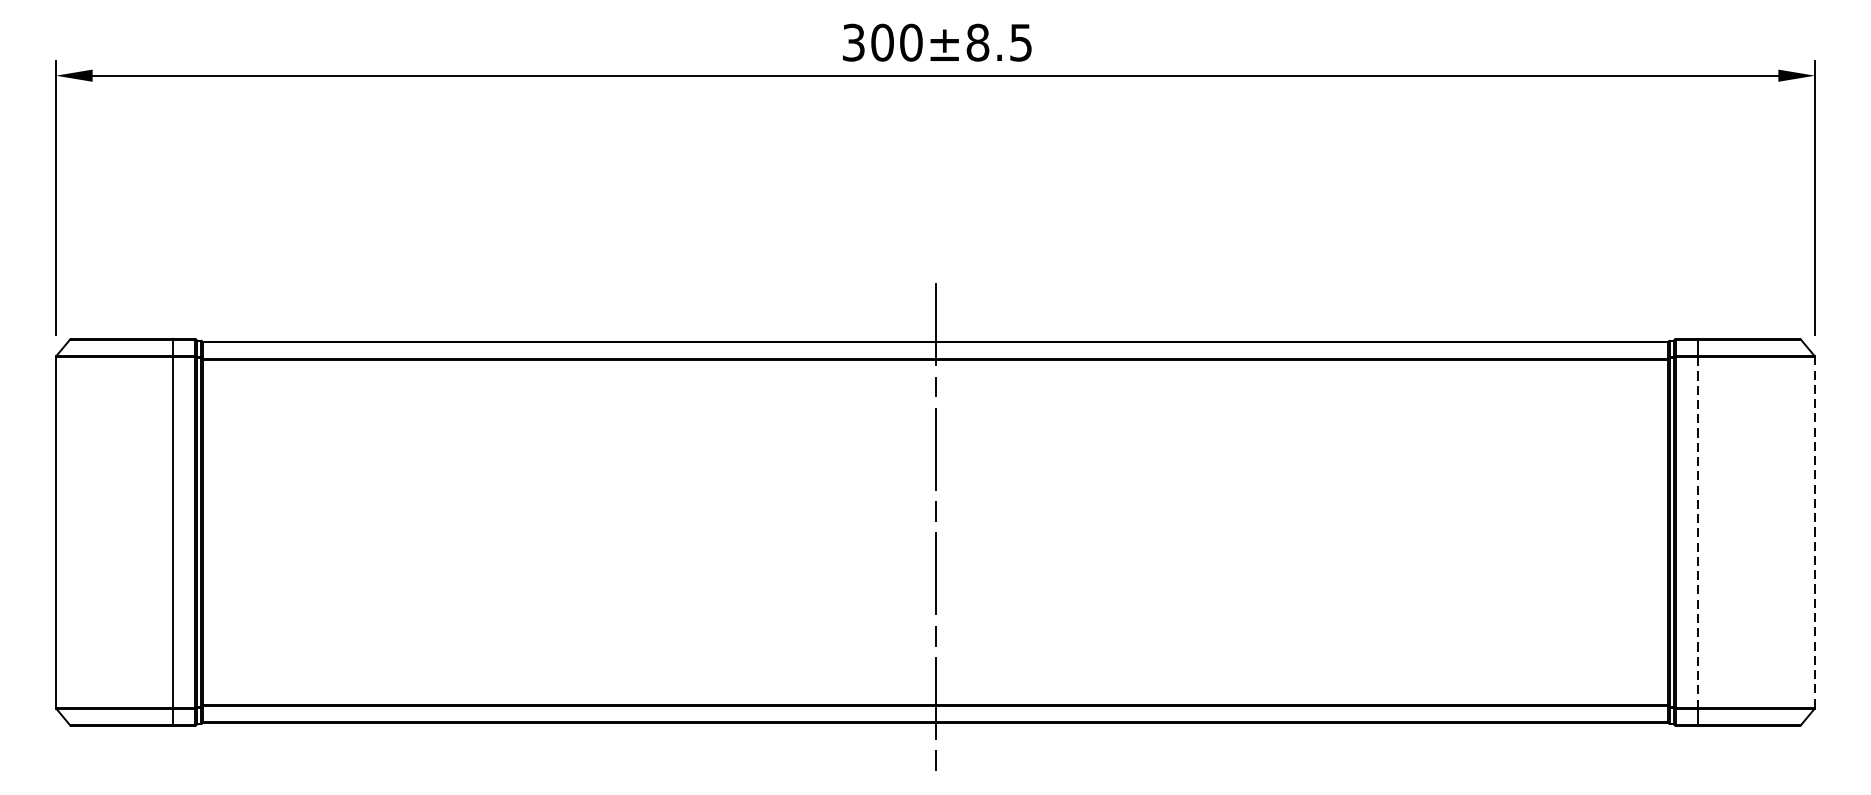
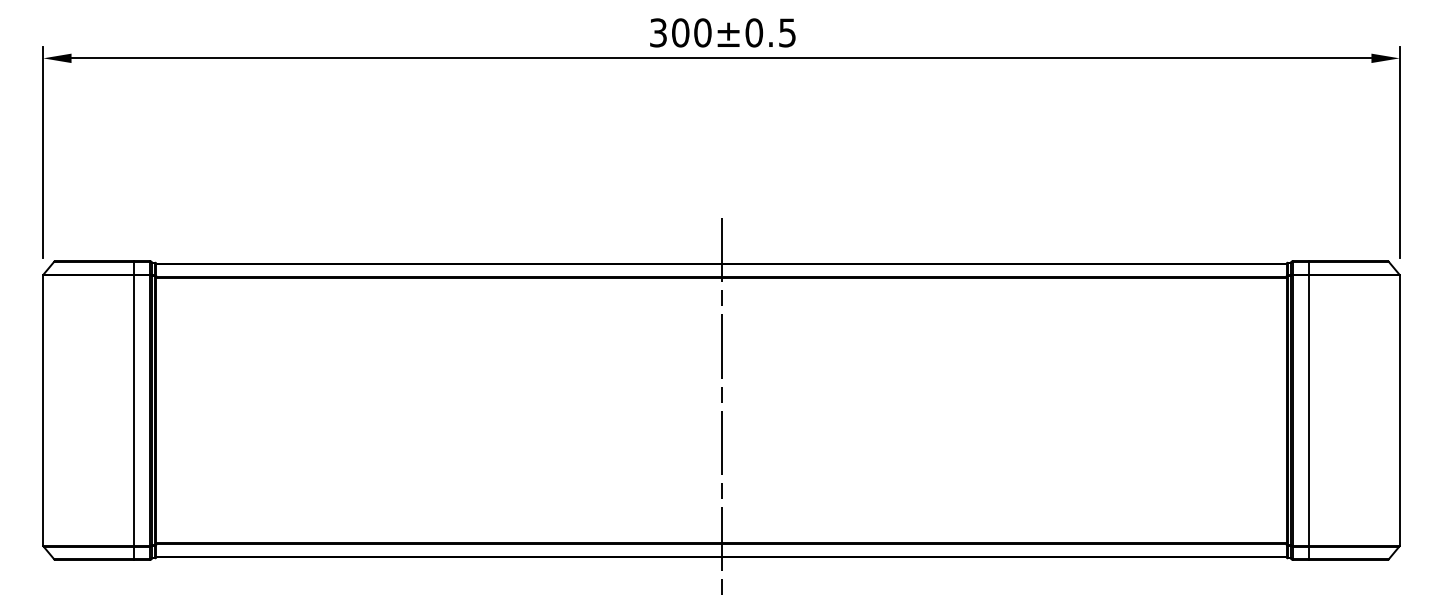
text: (978, 43) -> (754, 33), 300±8.5 -> 300±0.5
line: (1814, 532) -> (1399, 410), dashed -> solid
line: (1698, 533) -> (1309, 411), dashed -> solid

